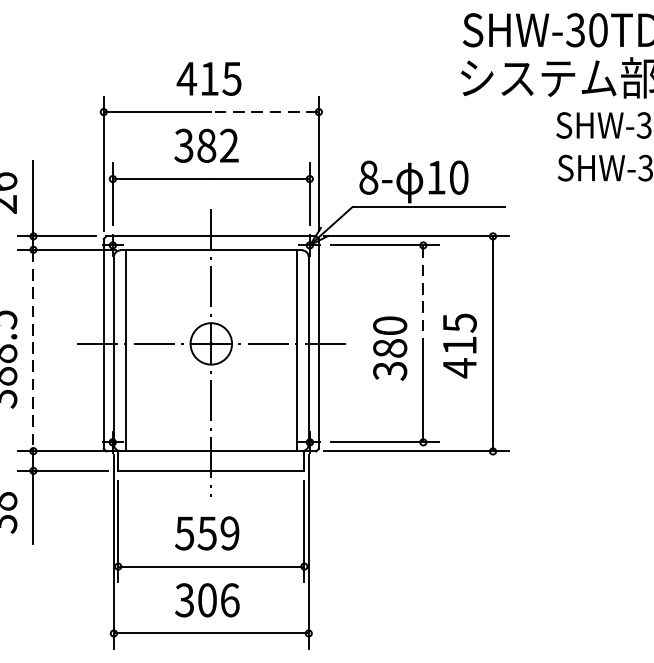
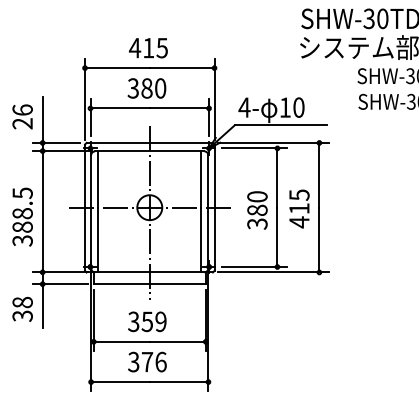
line: (264, 112) -> (181, 68), dashed -> solid
text: (229, 145) -> (160, 88), 382 -> 380
text: (368, 177) -> (244, 107), 8- -> 4-
line: (423, 295) -> (277, 178), dashed -> solid
line: (33, 350) -> (42, 211), dashed -> solid
text: (184, 532) -> (133, 321), 559 -> 359
text: (207, 599) -> (147, 361), 306 -> 376

